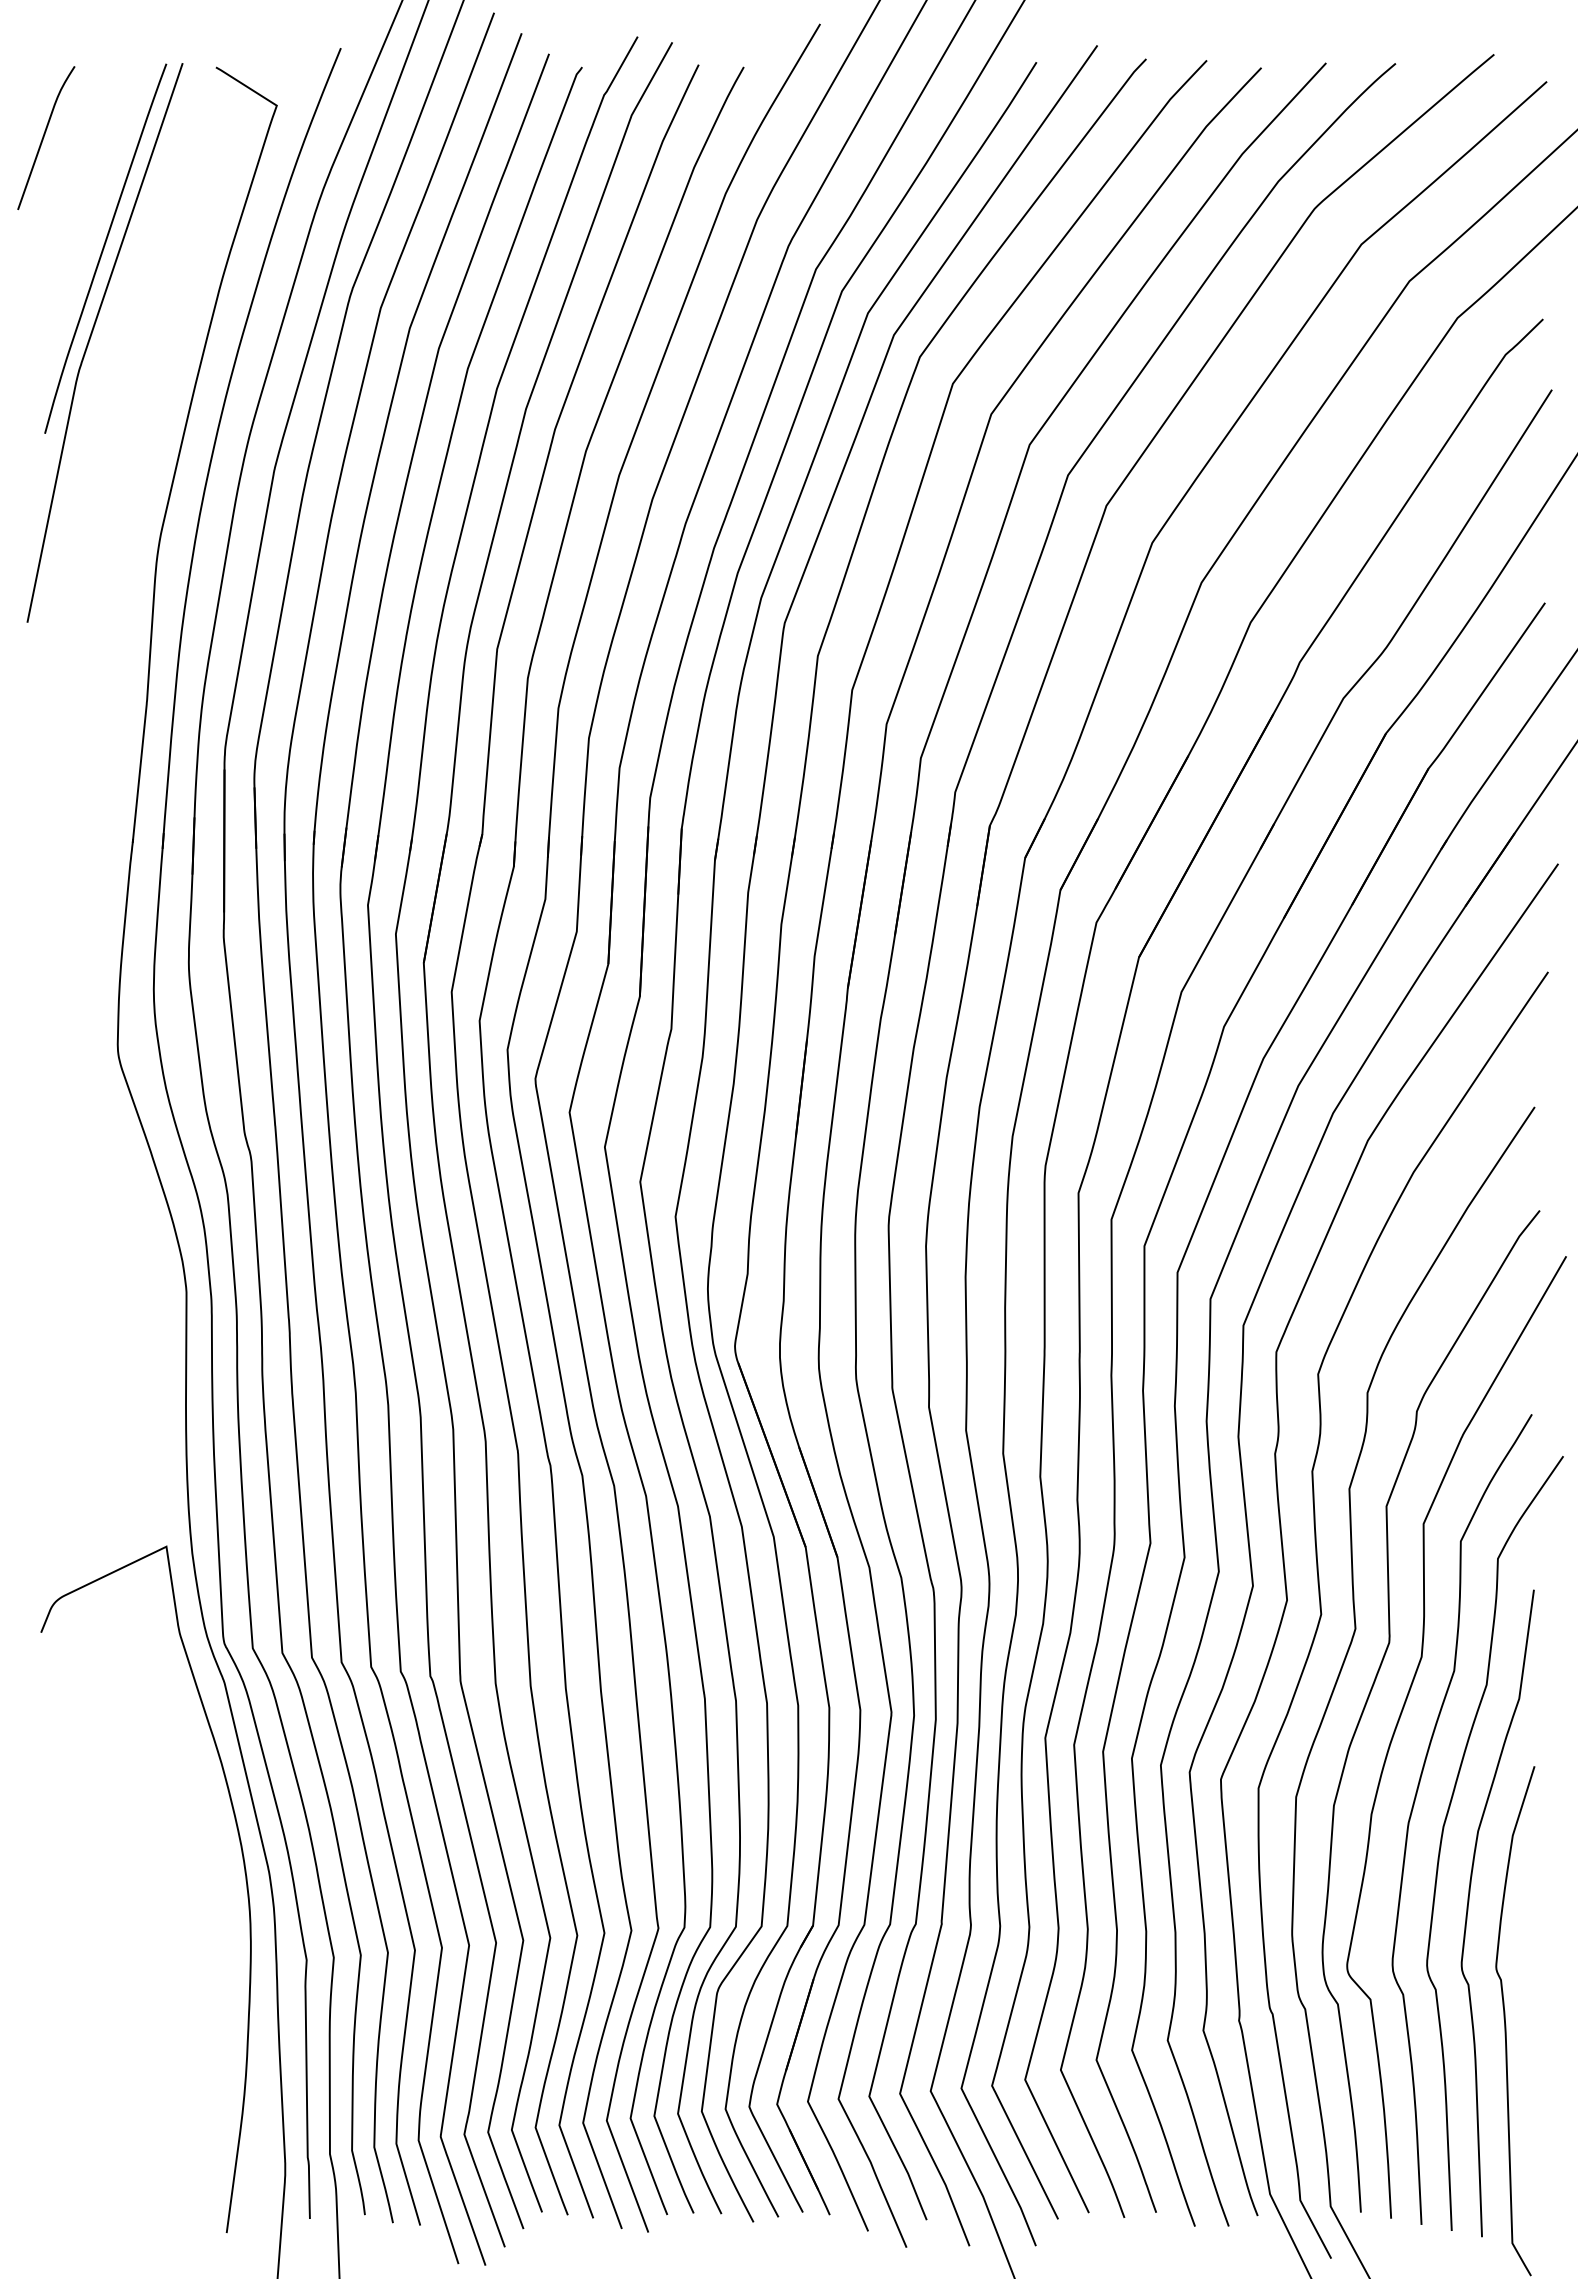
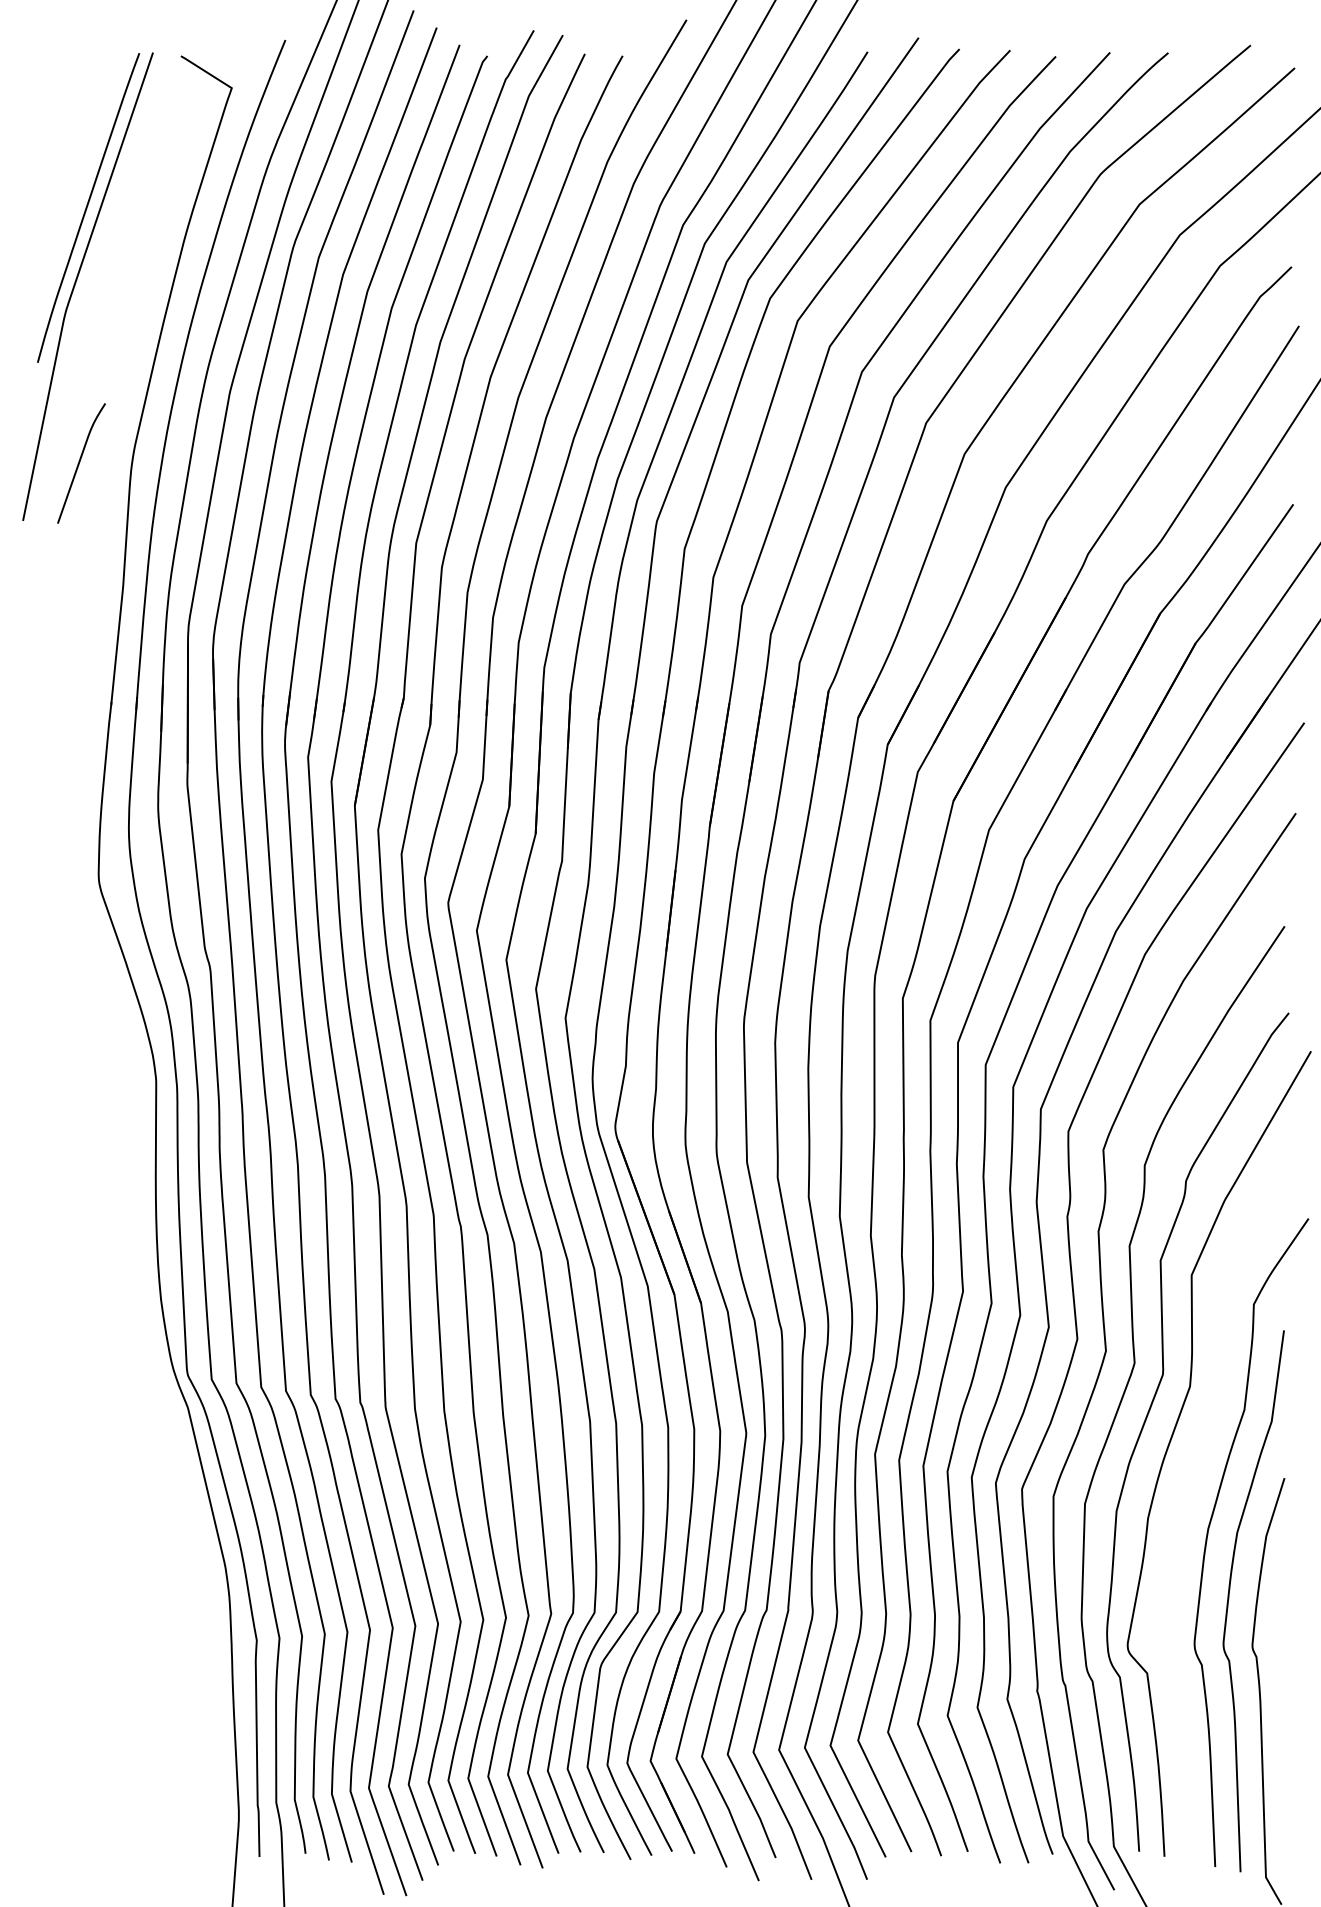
curve: (44, 137) -> (80, 463), moved
curve: (1413, 1809) -> (1183, 1514), removed
curve: (244, 1873) -> (204, 1567), removed

